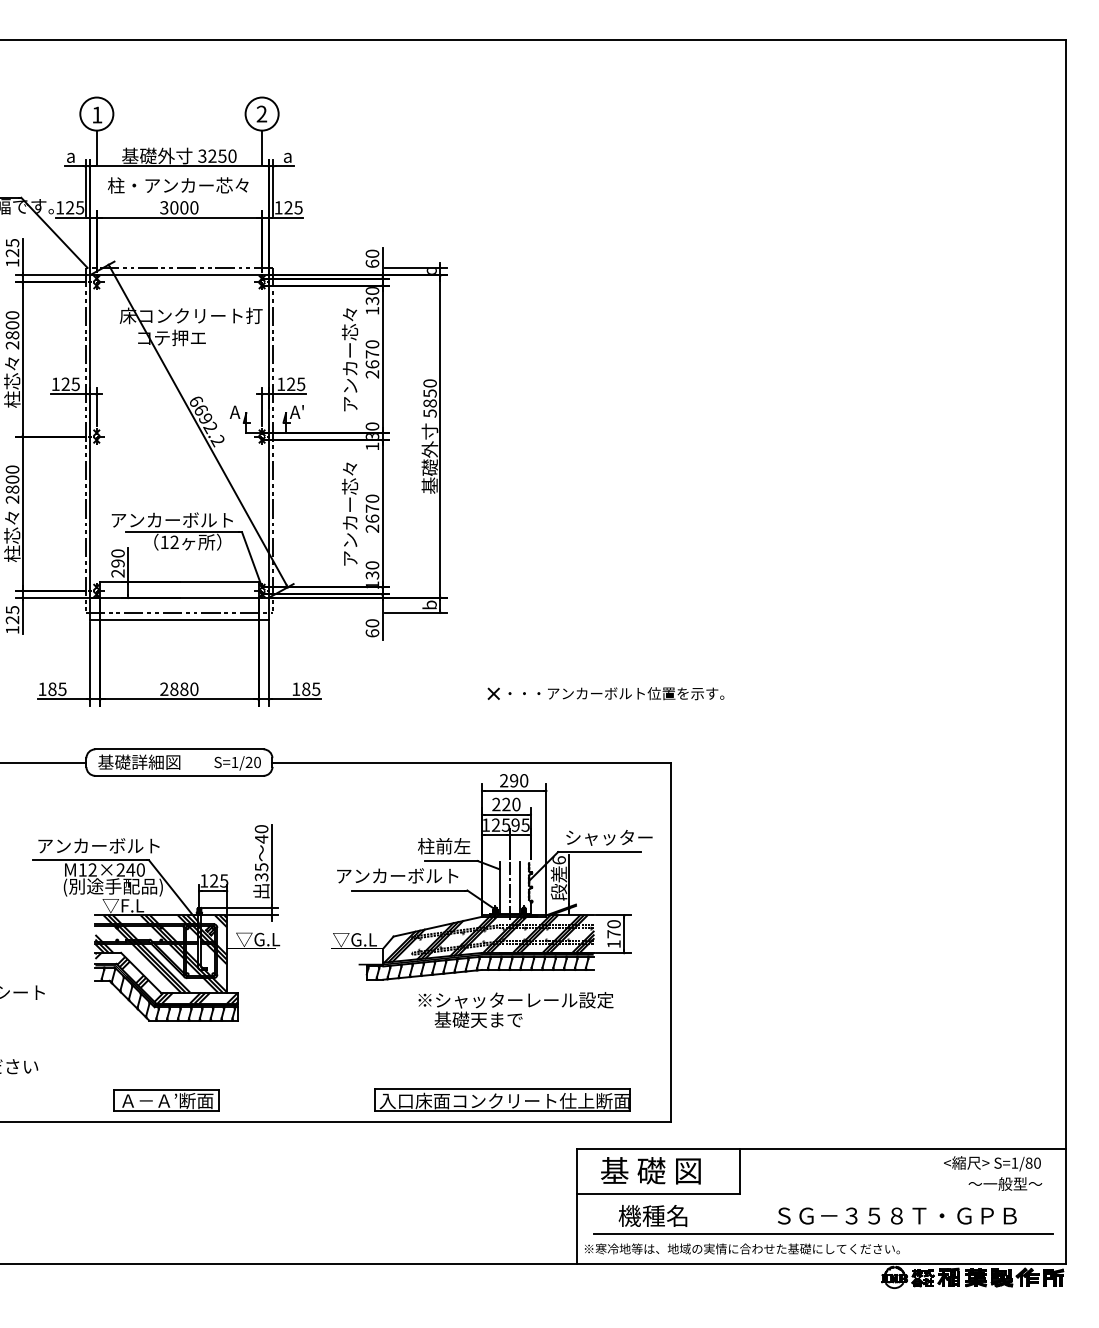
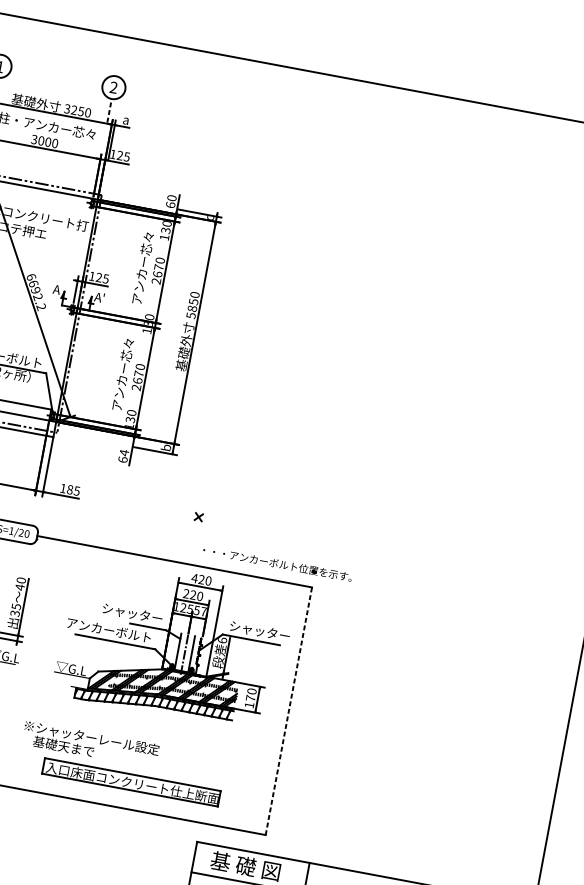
line: (262, 147) -> (109, 110), solid -> dashed
text: (372, 622) -> (124, 452), 60 -> 64
text: (616, 693) -> (277, 563), moved
text: (508, 780) -> (197, 578), 290 -> 420
text: (520, 824) -> (200, 610), 95 -> 57
text: (426, 846) -> (132, 613), 柱前左 -> シャッター
line: (670, 942) -> (288, 711), solid -> dashed
text: (515, 1009) -> (90, 744), moved
part: (502, 1099) -> (131, 781), moved

